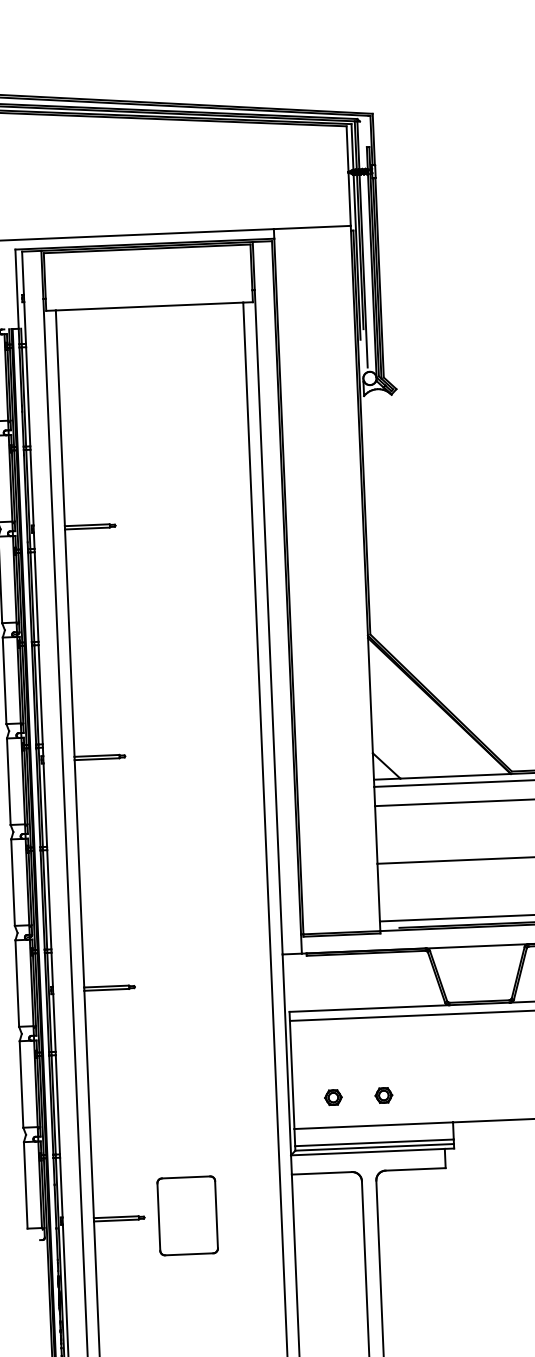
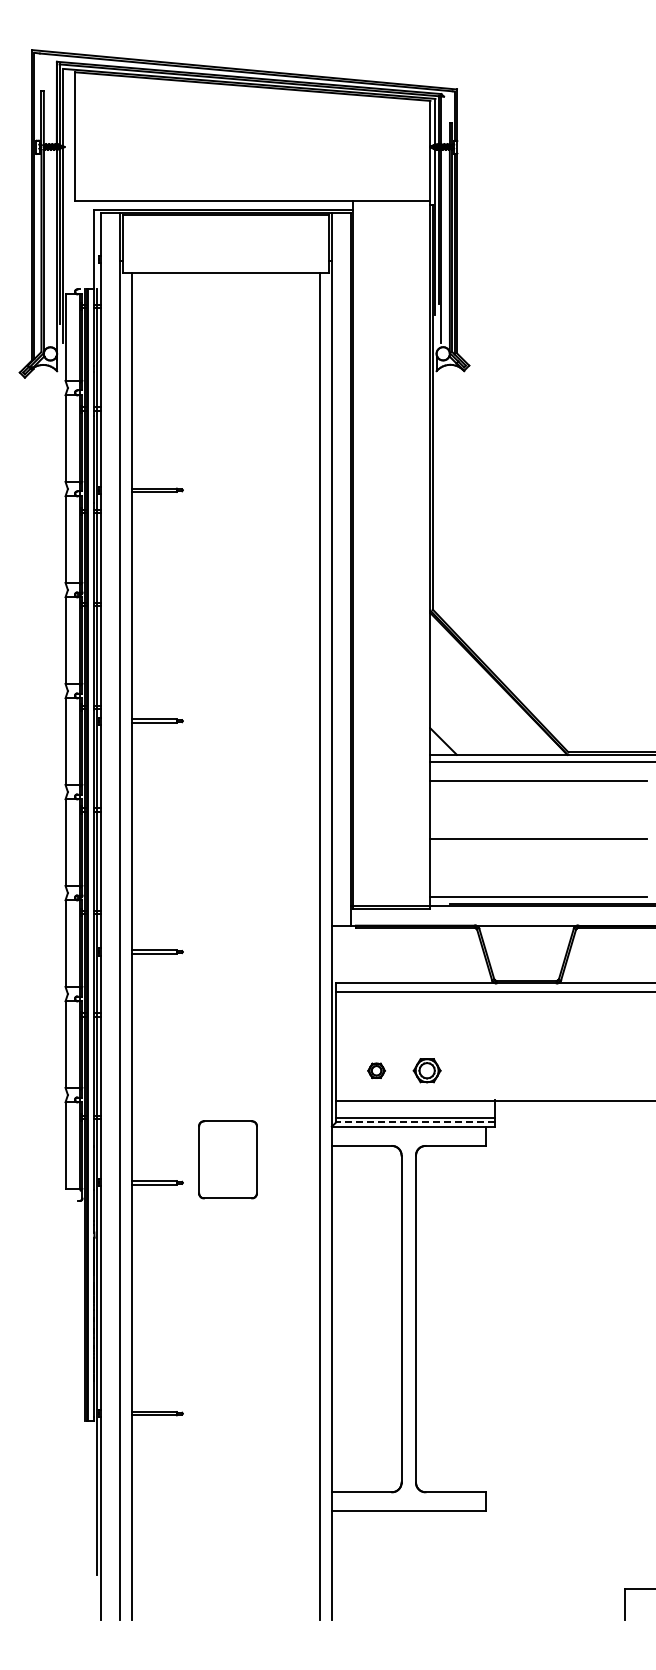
part: (383, 1095) -> (426, 1070), size x1.6
line: (374, 1147) -> (415, 1122), solid -> dashed
part: (187, 1215) -> (227, 1159), moved

